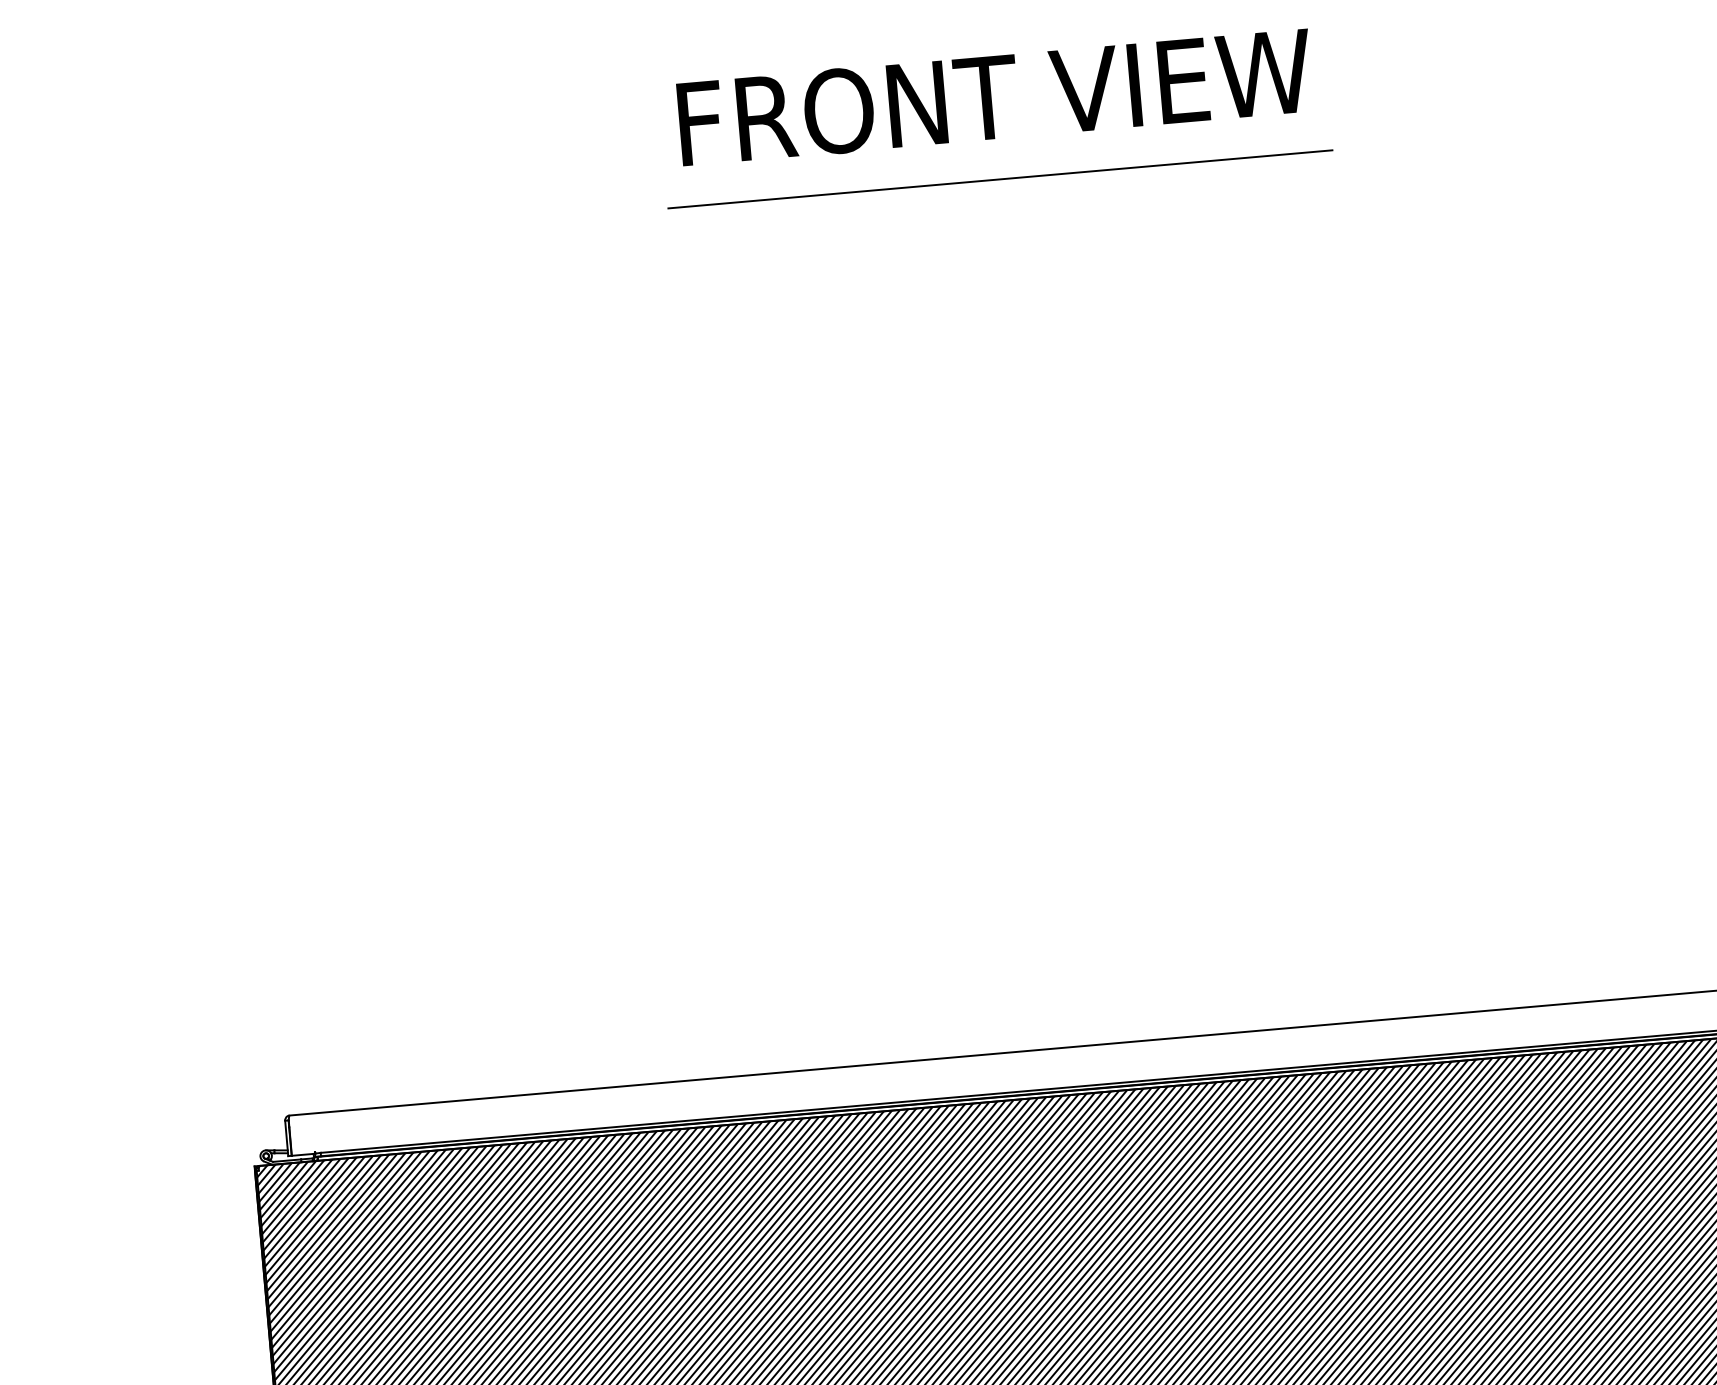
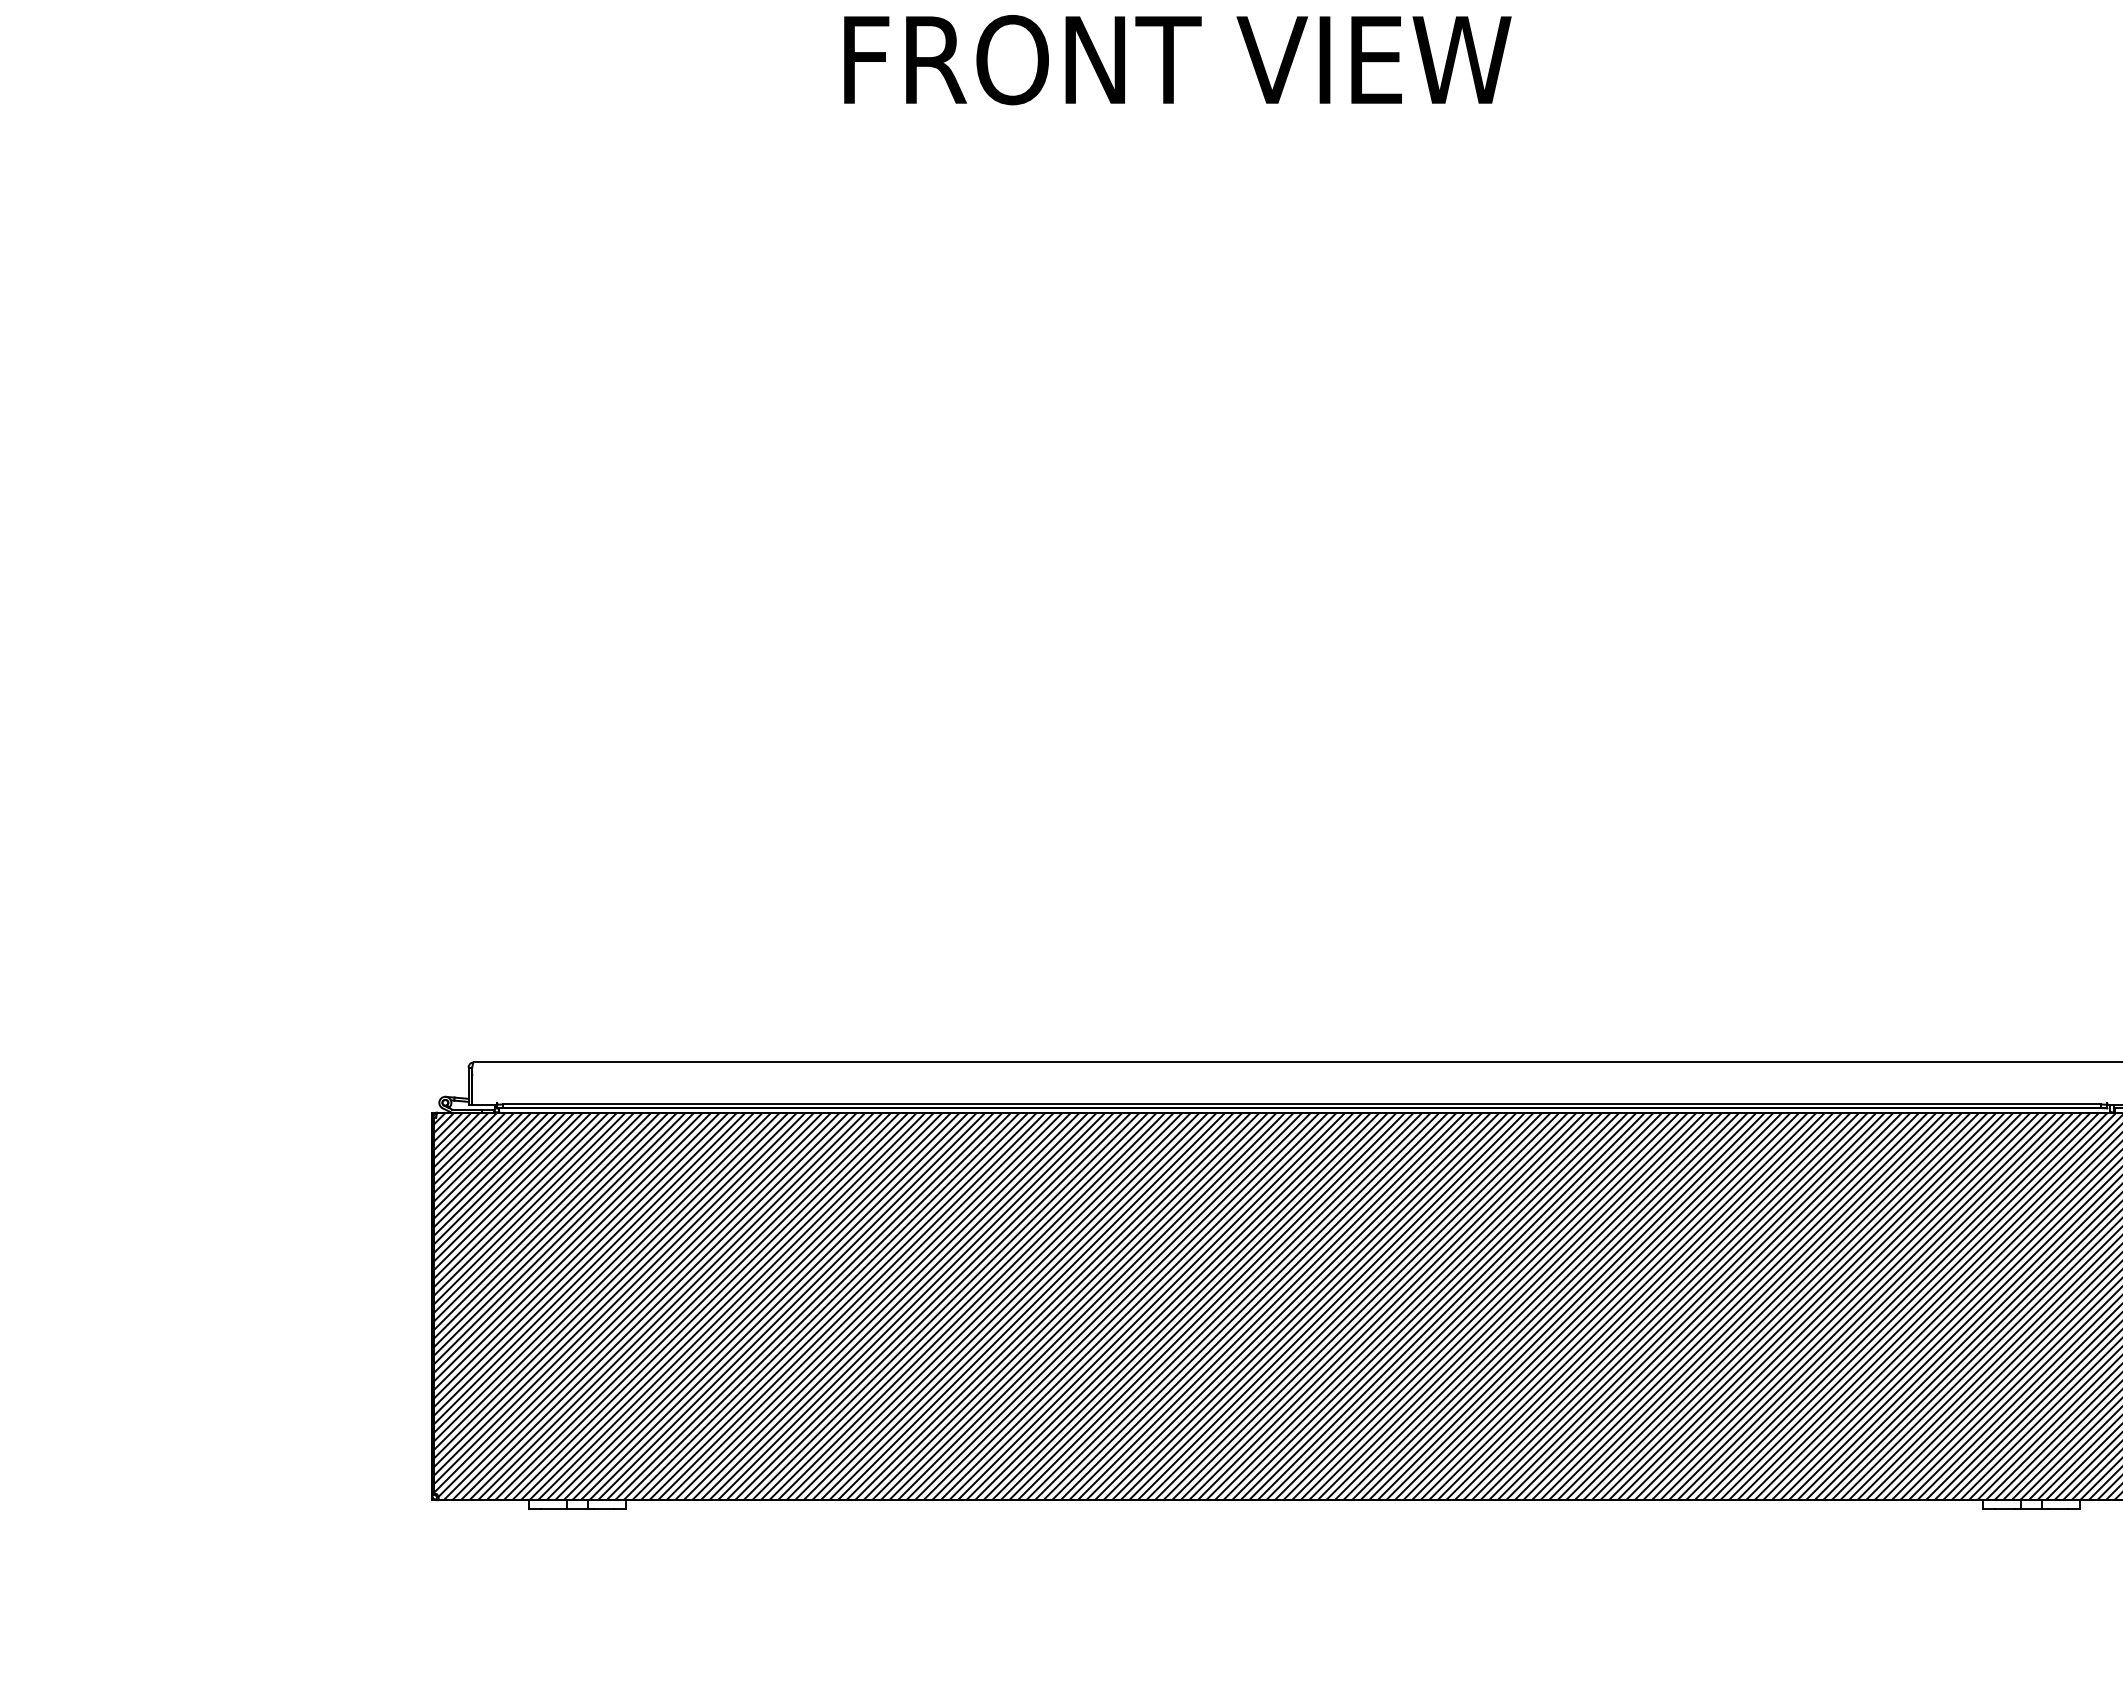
text: (995, 97) -> (1177, 60), moved
line: (1000, 179) -> (1304, 146), removed

